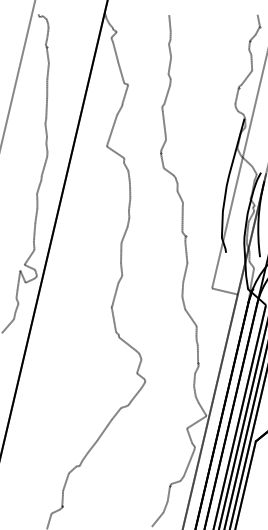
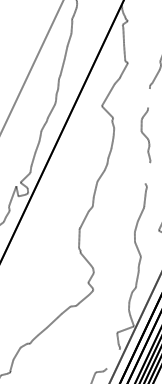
line: (163, 123) -> (148, 97), removed
line: (182, 218) -> (147, 172), removed
line: (188, 462) -> (112, 358), removed

